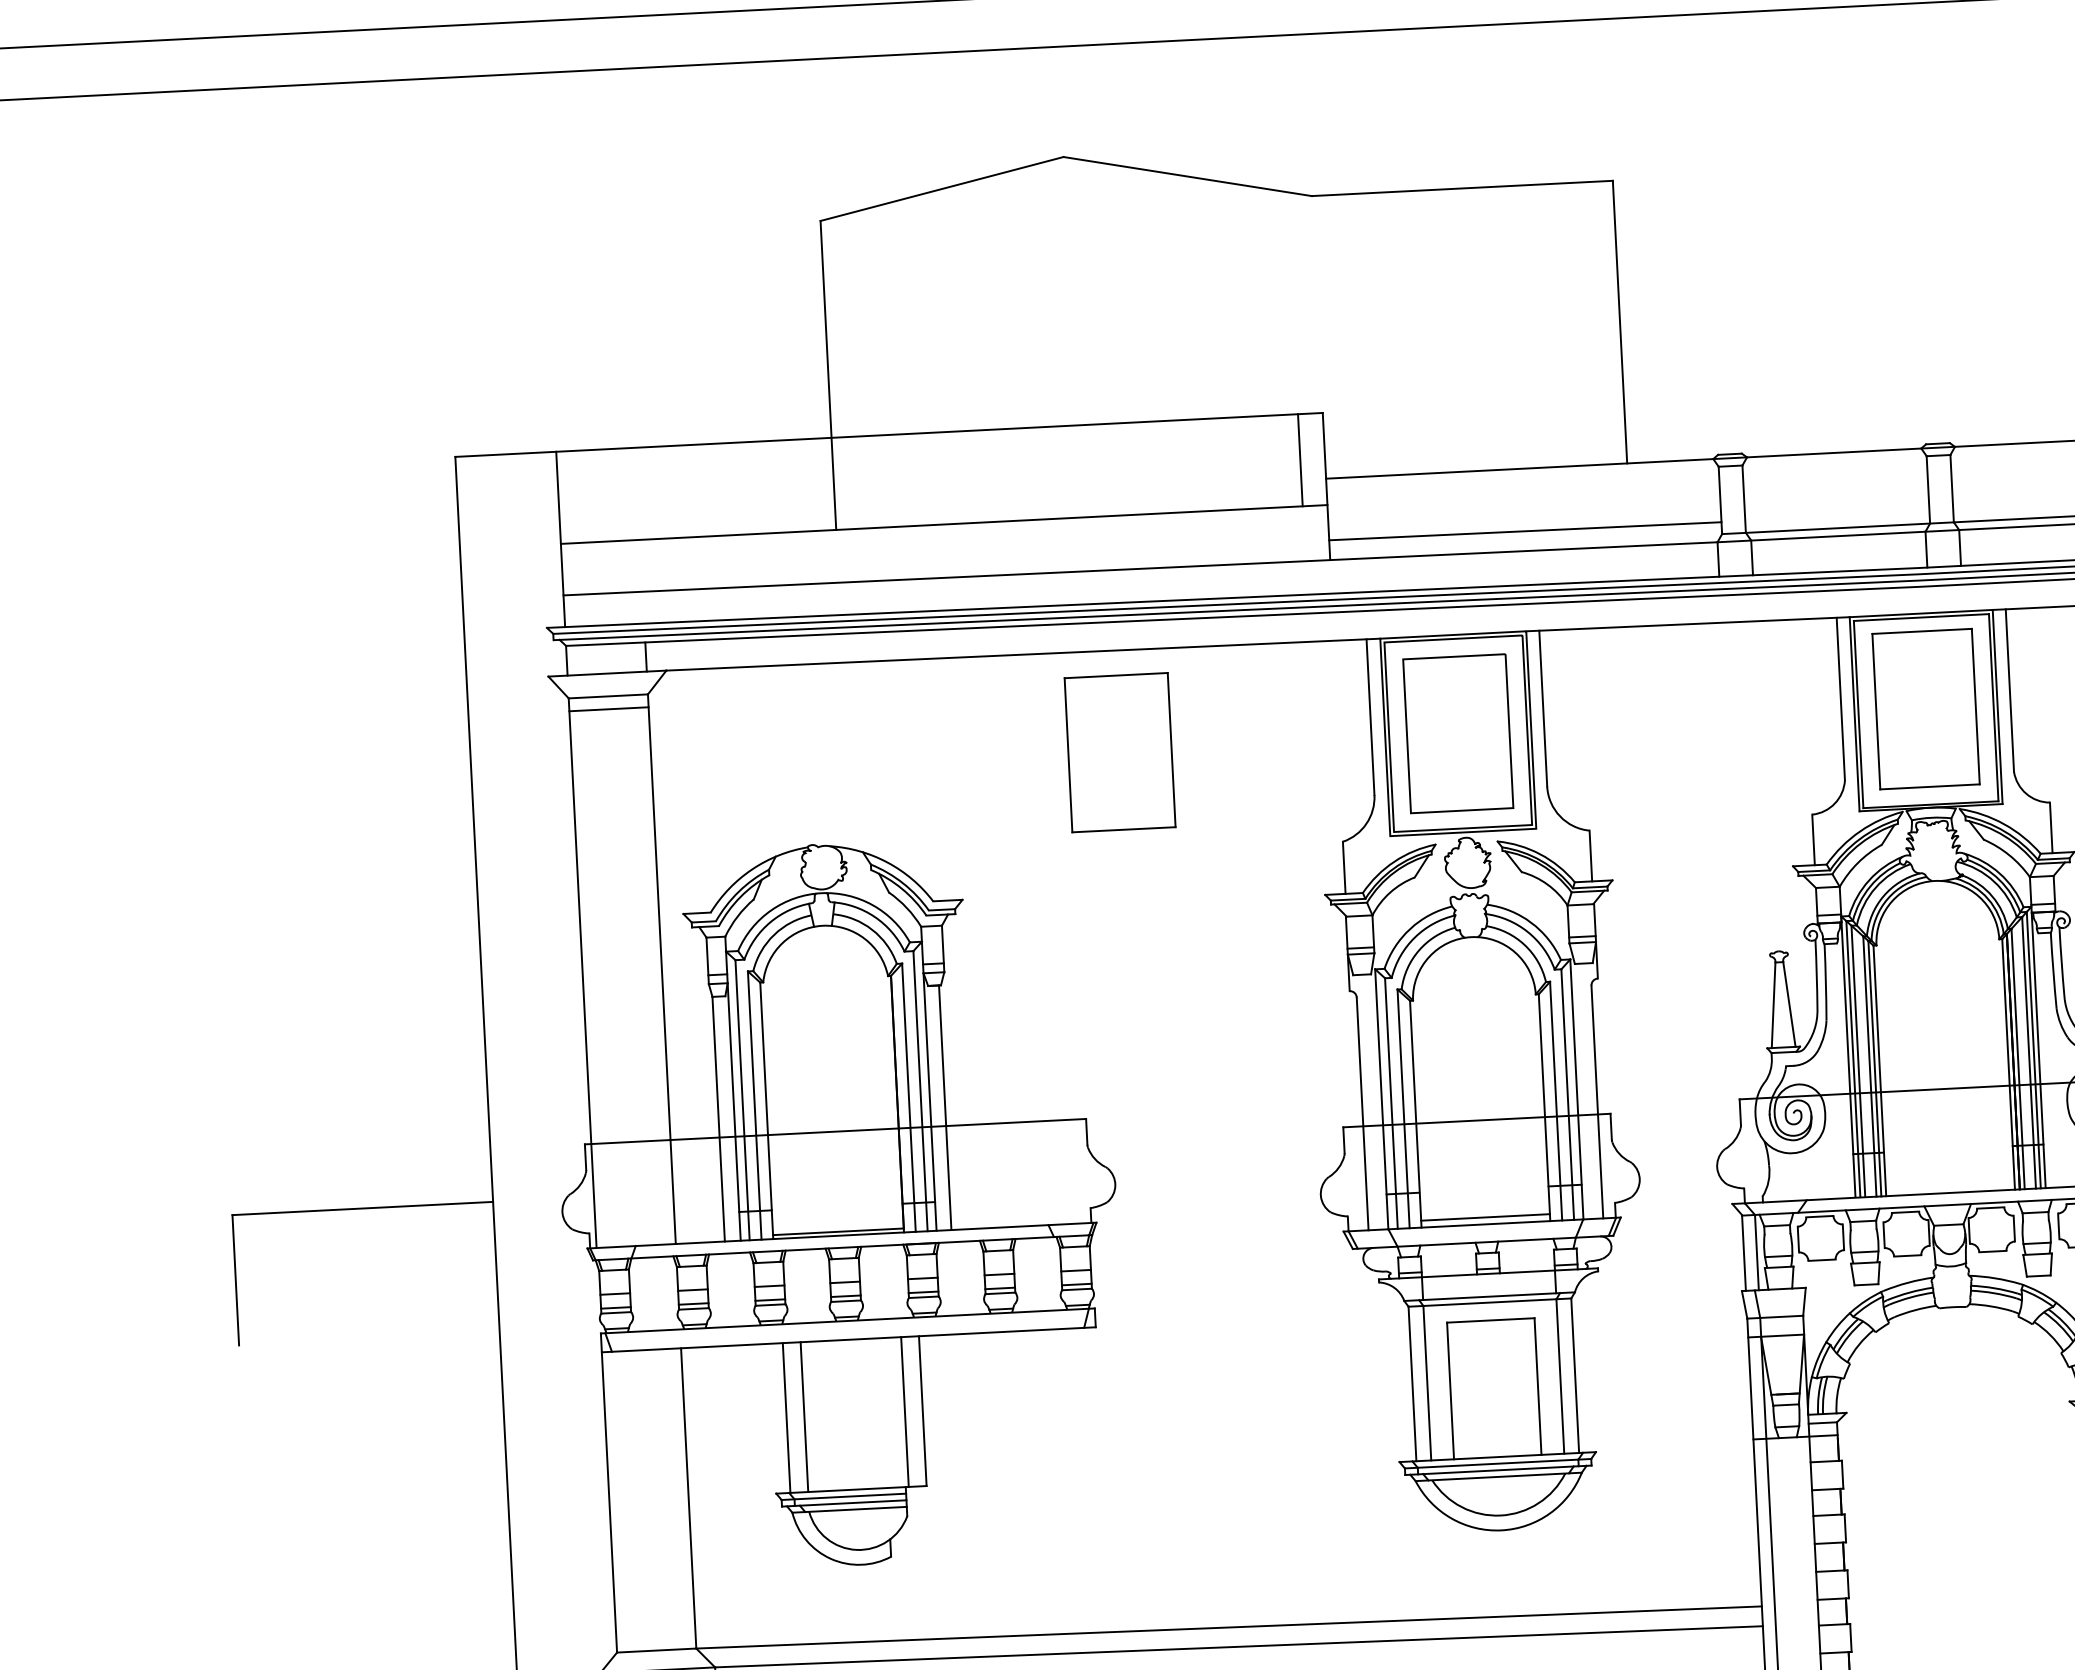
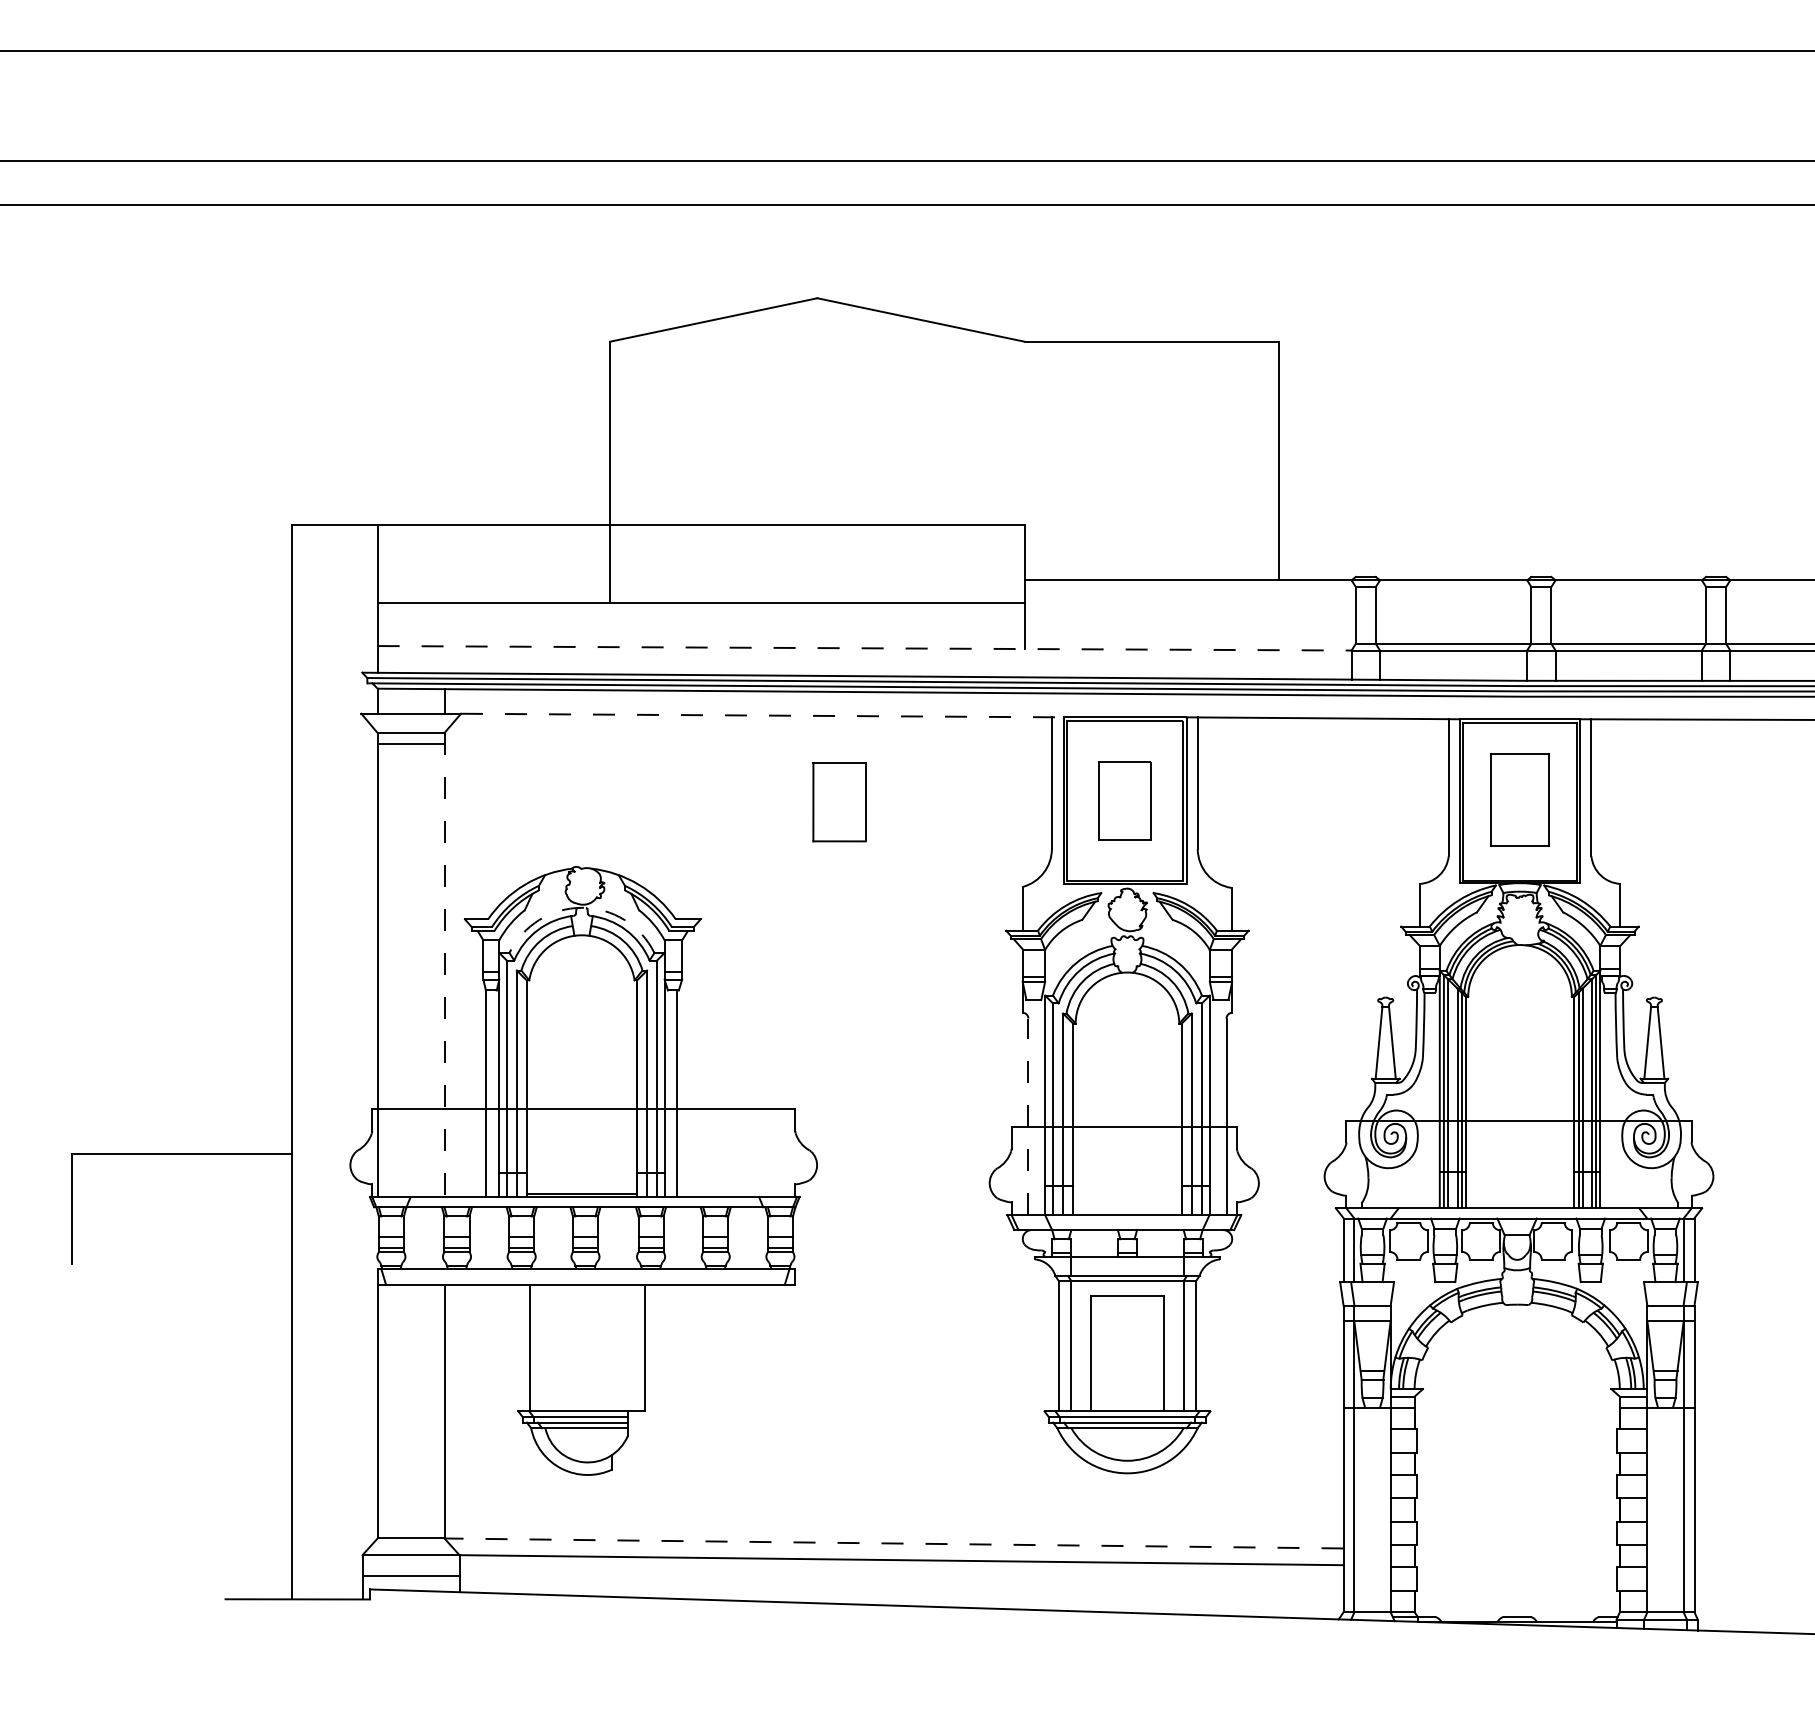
line: (1299, 460) -> (1003, 563), removed
line: (1524, 530) -> (1189, 632), removed
line: (1140, 569) -> (864, 648), solid -> dashed
line: (1023, 654) -> (762, 715), solid -> dashed
part: (1925, 708) -> (1519, 799), size x0.7
part: (1457, 733) -> (1124, 800), size x0.6
part: (1120, 753) -> (839, 802), size x0.6
arc: (820, 892) -> (581, 907), solid -> dashed
line: (661, 969) -> (444, 965), solid -> dashed
line: (1362, 1113) -> (1028, 1116), solid -> dashed
line: (1485, 1217) -> (1127, 1209), removed
line: (905, 1412) -> (630, 1348), removed
line: (804, 1417) -> (545, 1348), removed
line: (1229, 1627) -> (894, 1543), solid -> dashed

